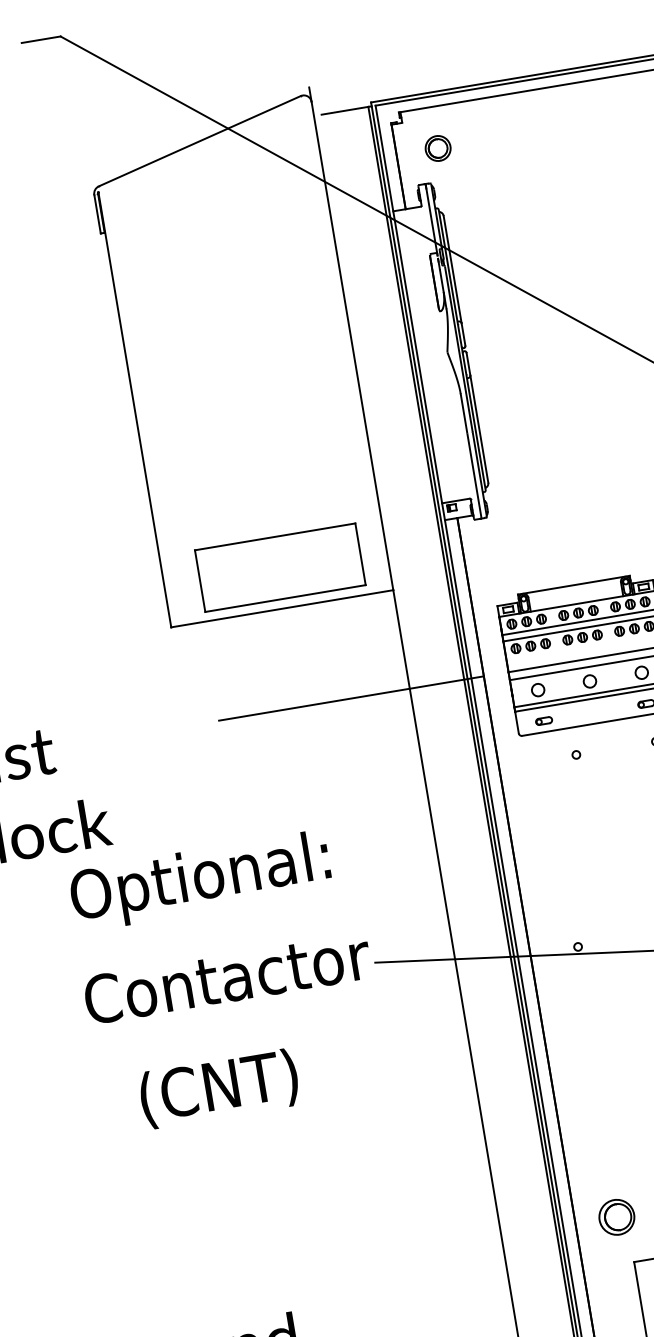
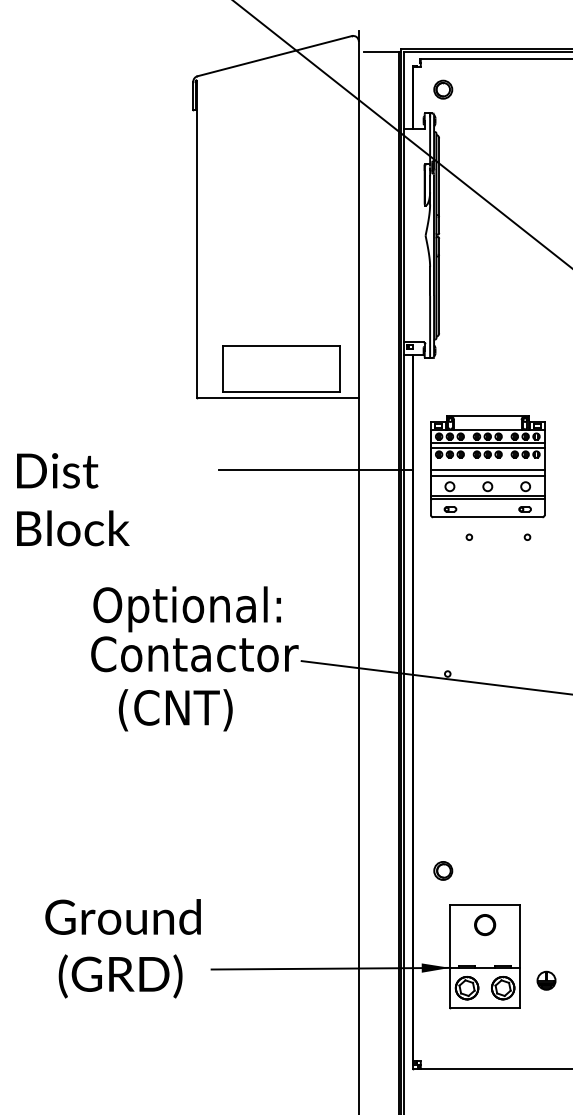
text: (199, 881) -> (186, 609), moved
text: (218, 1089) -> (175, 710), moved
part: (617, 1216) -> (443, 870), size x0.71

